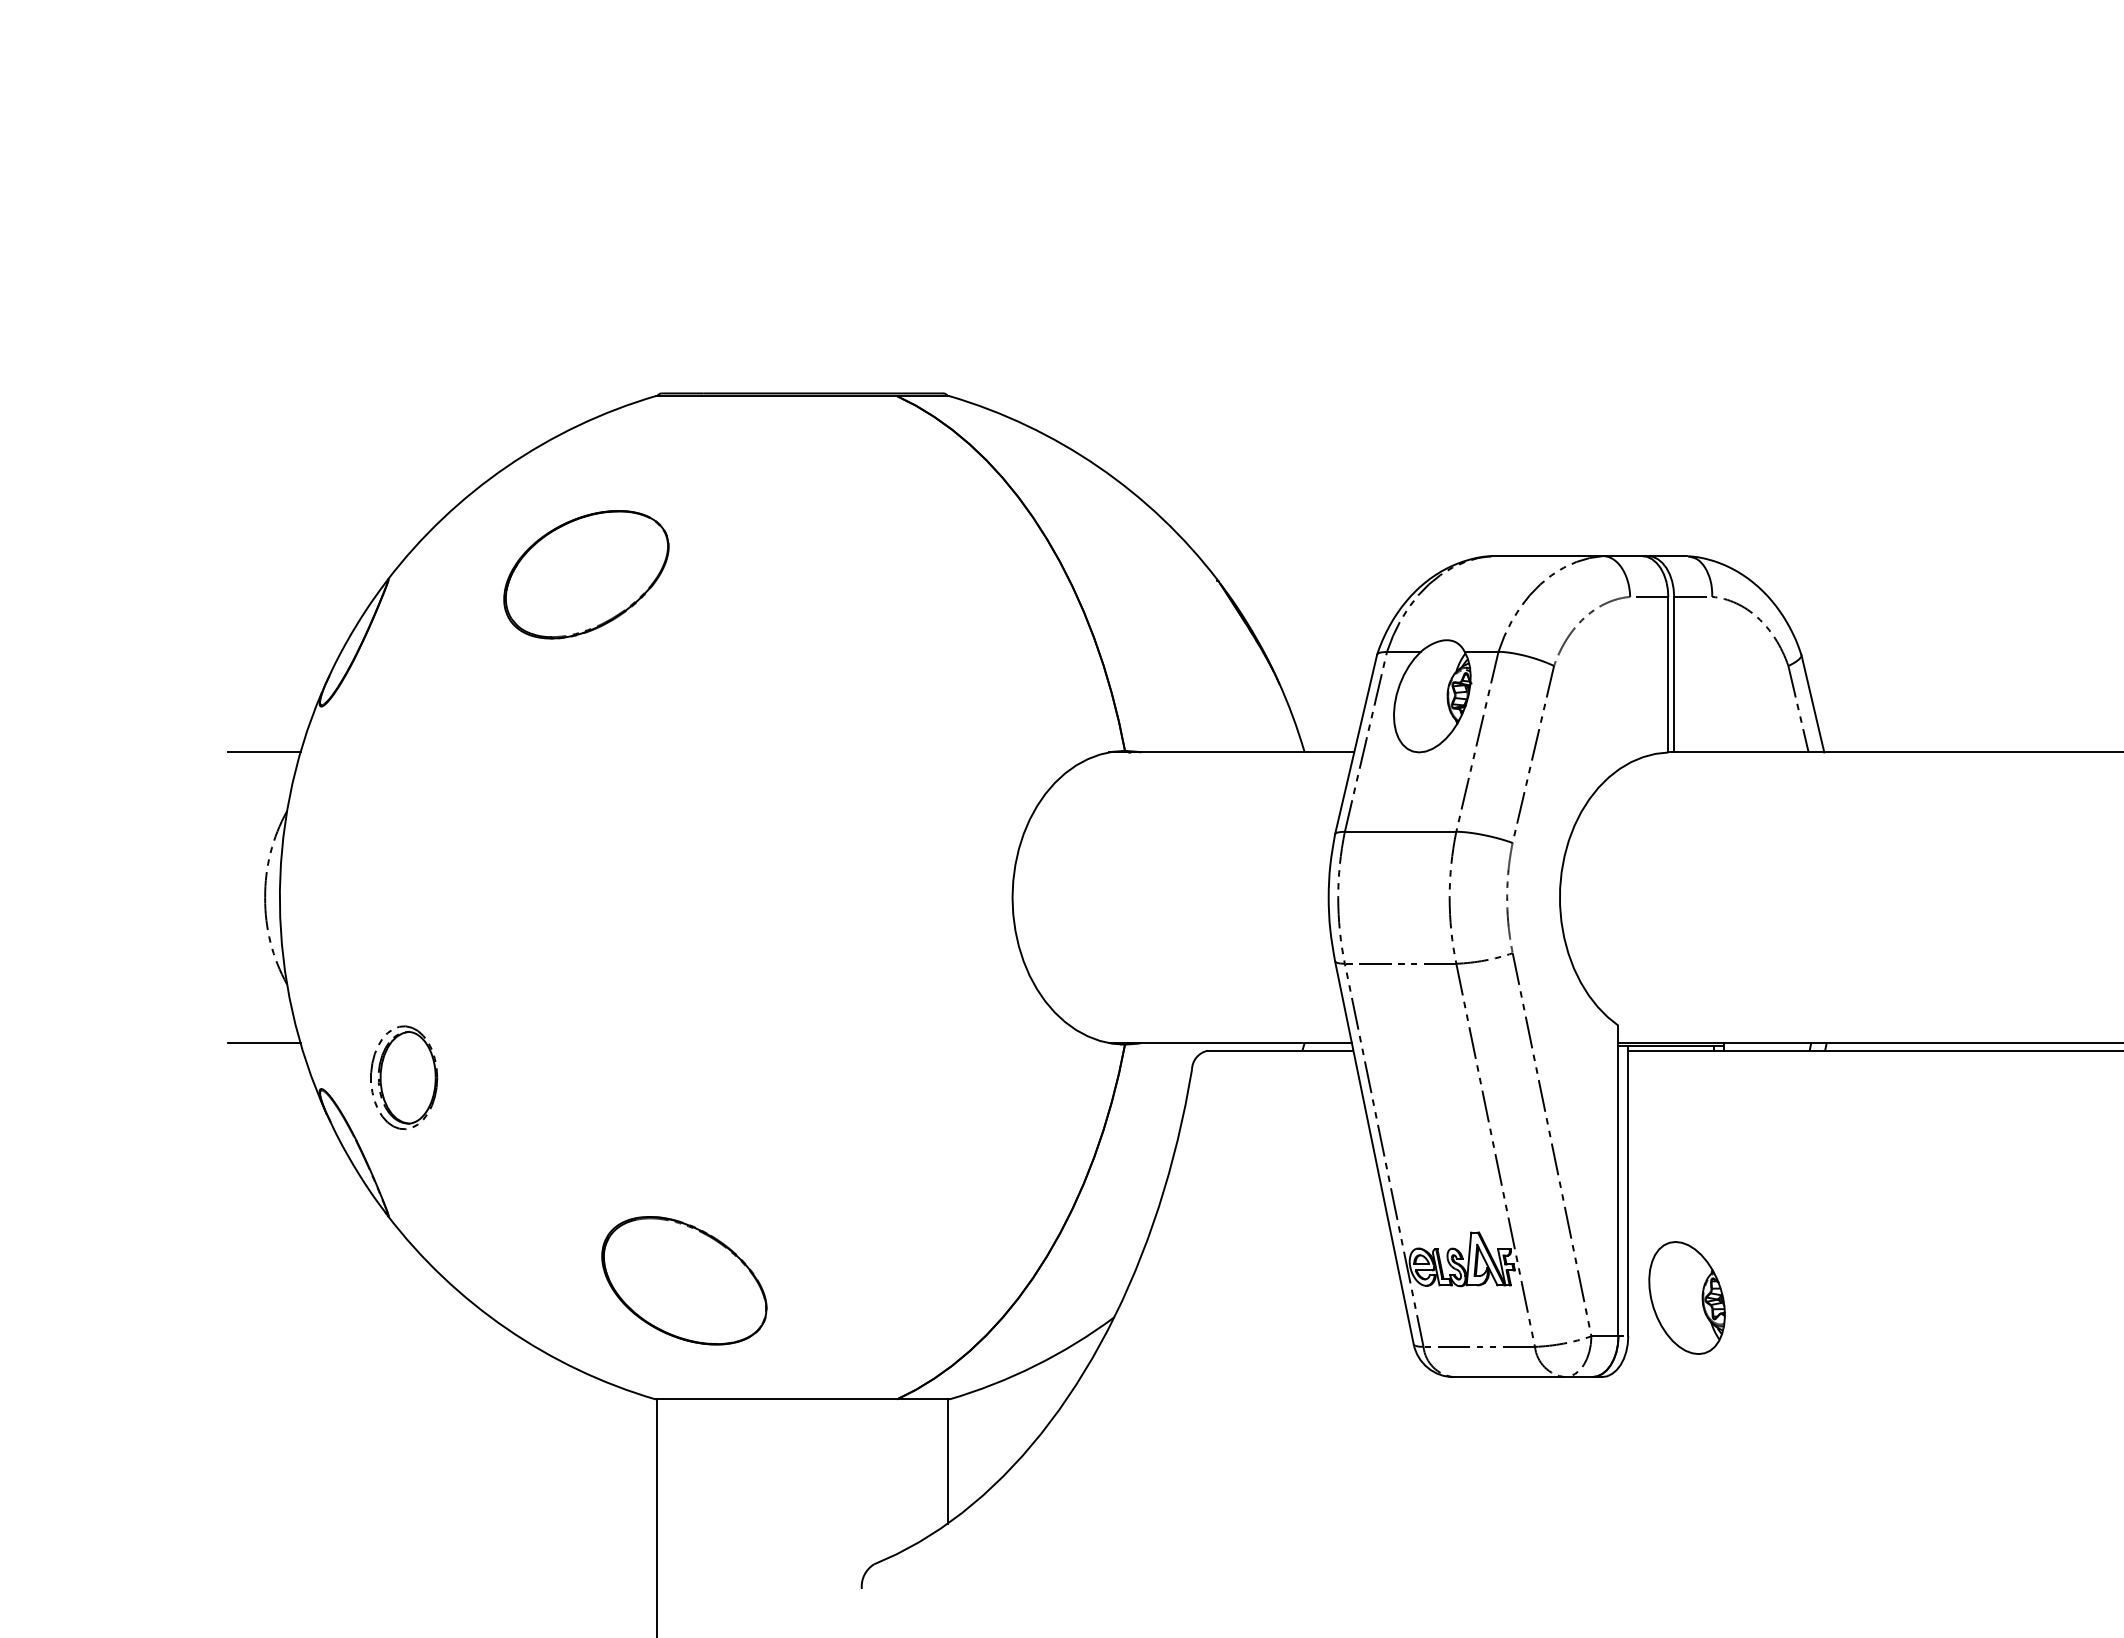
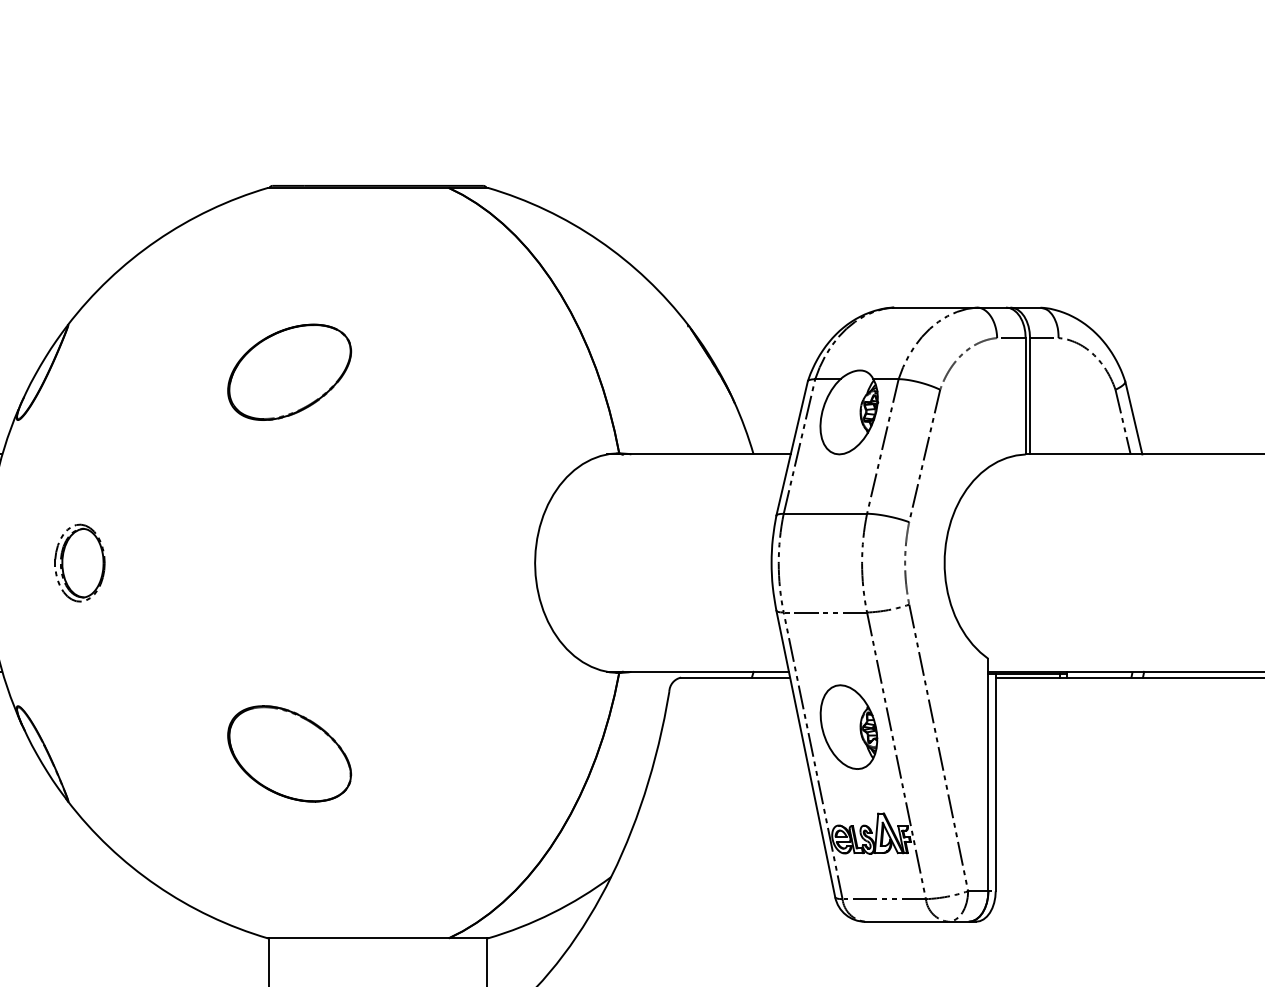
part: (586, 574) -> (289, 372), moved
part: (404, 1077) -> (80, 562), moved
part: (684, 1280) -> (289, 753), moved
part: (1686, 1297) -> (848, 726), moved

